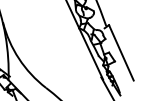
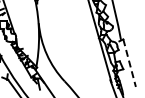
line: (121, 53) -> (129, 63), solid -> dashed

